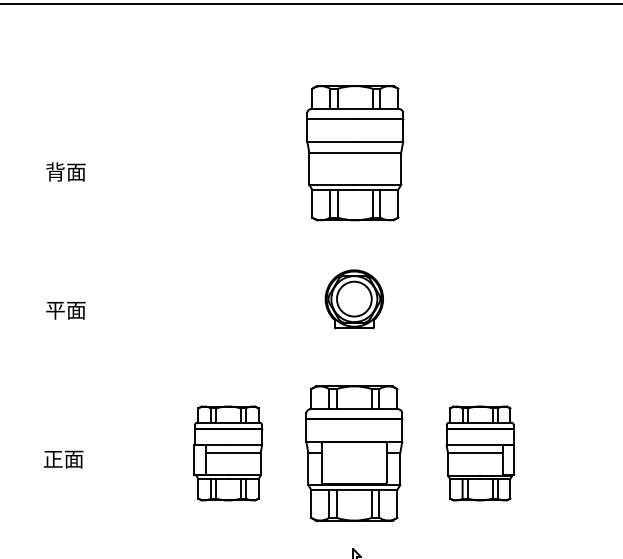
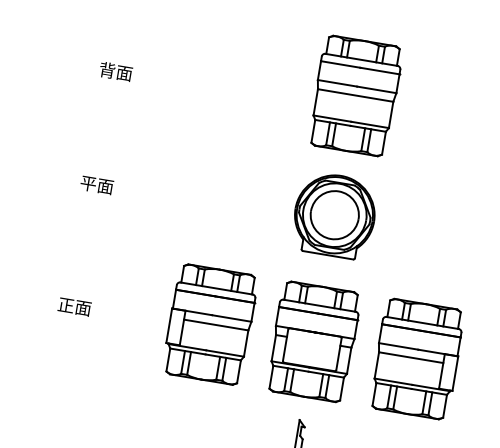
part: (354, 299) -> (334, 215), size x1.67
part: (228, 453) -> (210, 324), size x1.43
part: (480, 453) -> (416, 359), size x1.43

